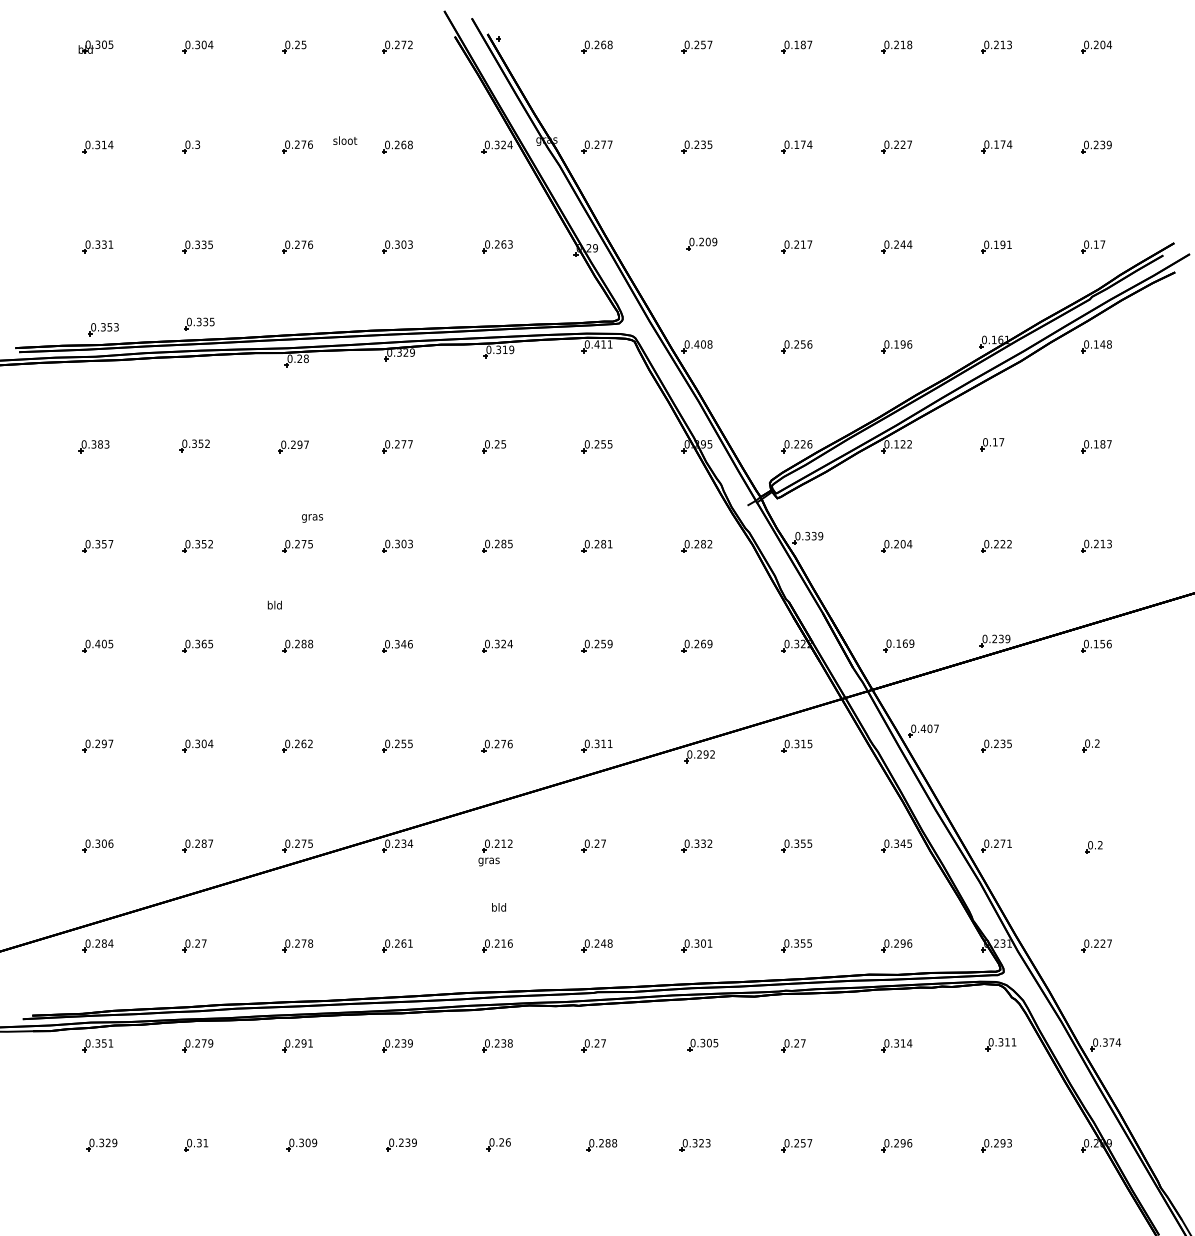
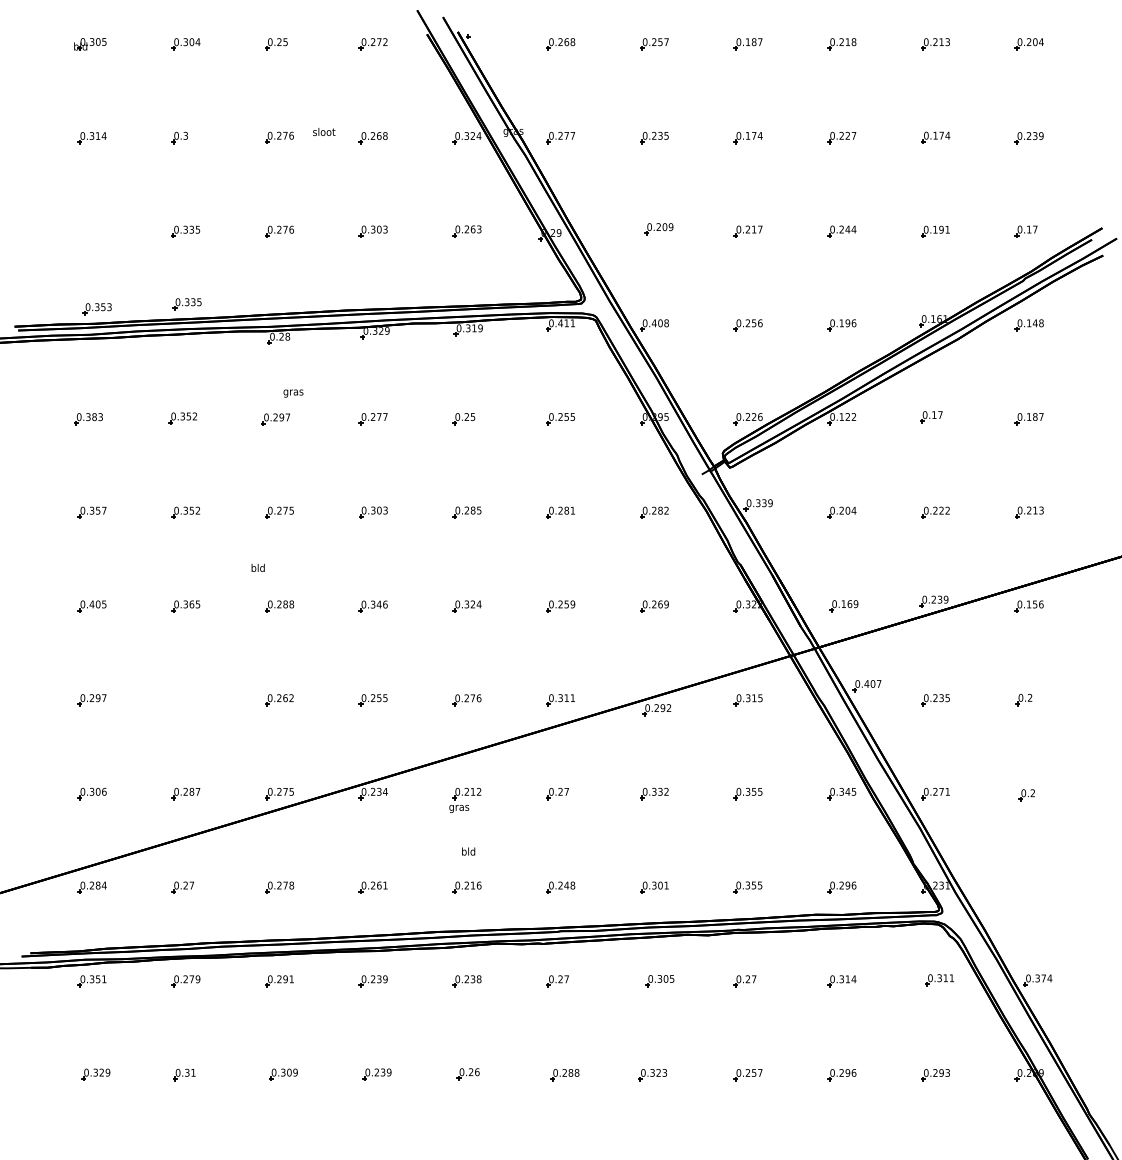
part: (97, 246) -> (91, 231), removed
text: (312, 518) -> (293, 393), moved
part: (197, 746) -> (185, 700), removed
part: (1096, 945) -> (1029, 887), removed

